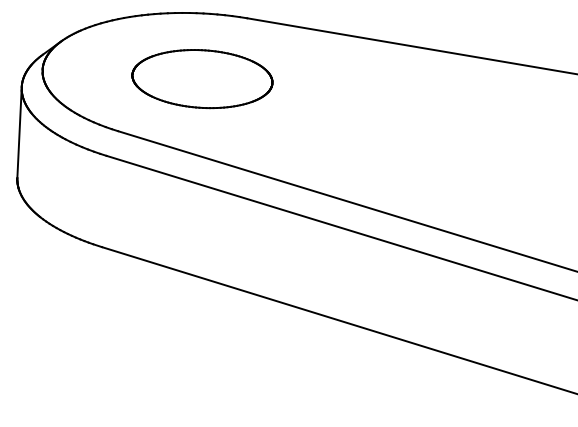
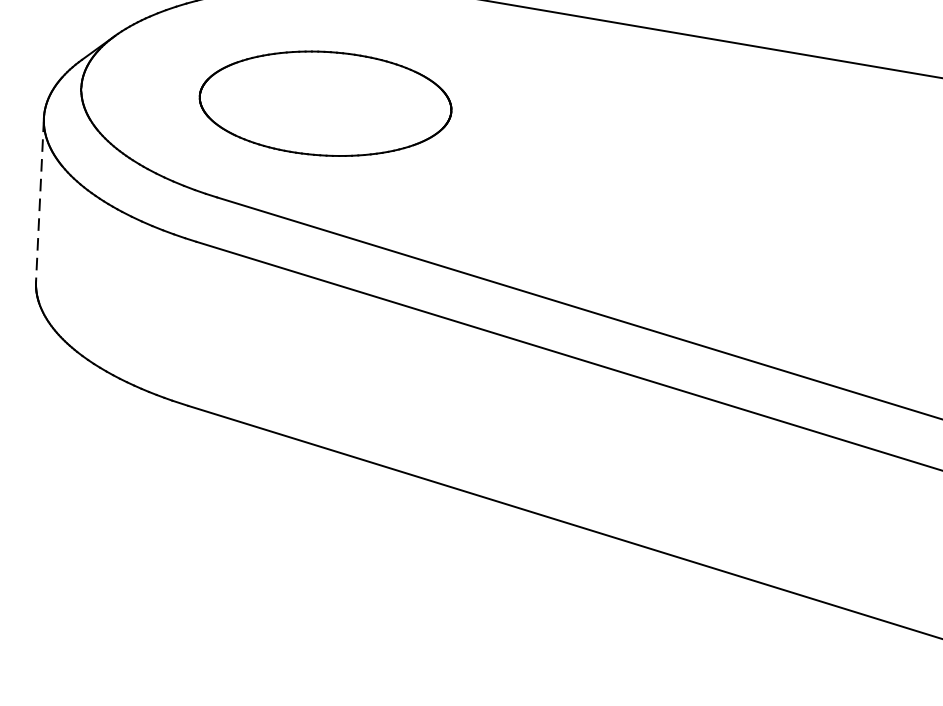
part: (202, 79) -> (325, 104), moved
line: (19, 133) -> (39, 201), solid -> dashed

